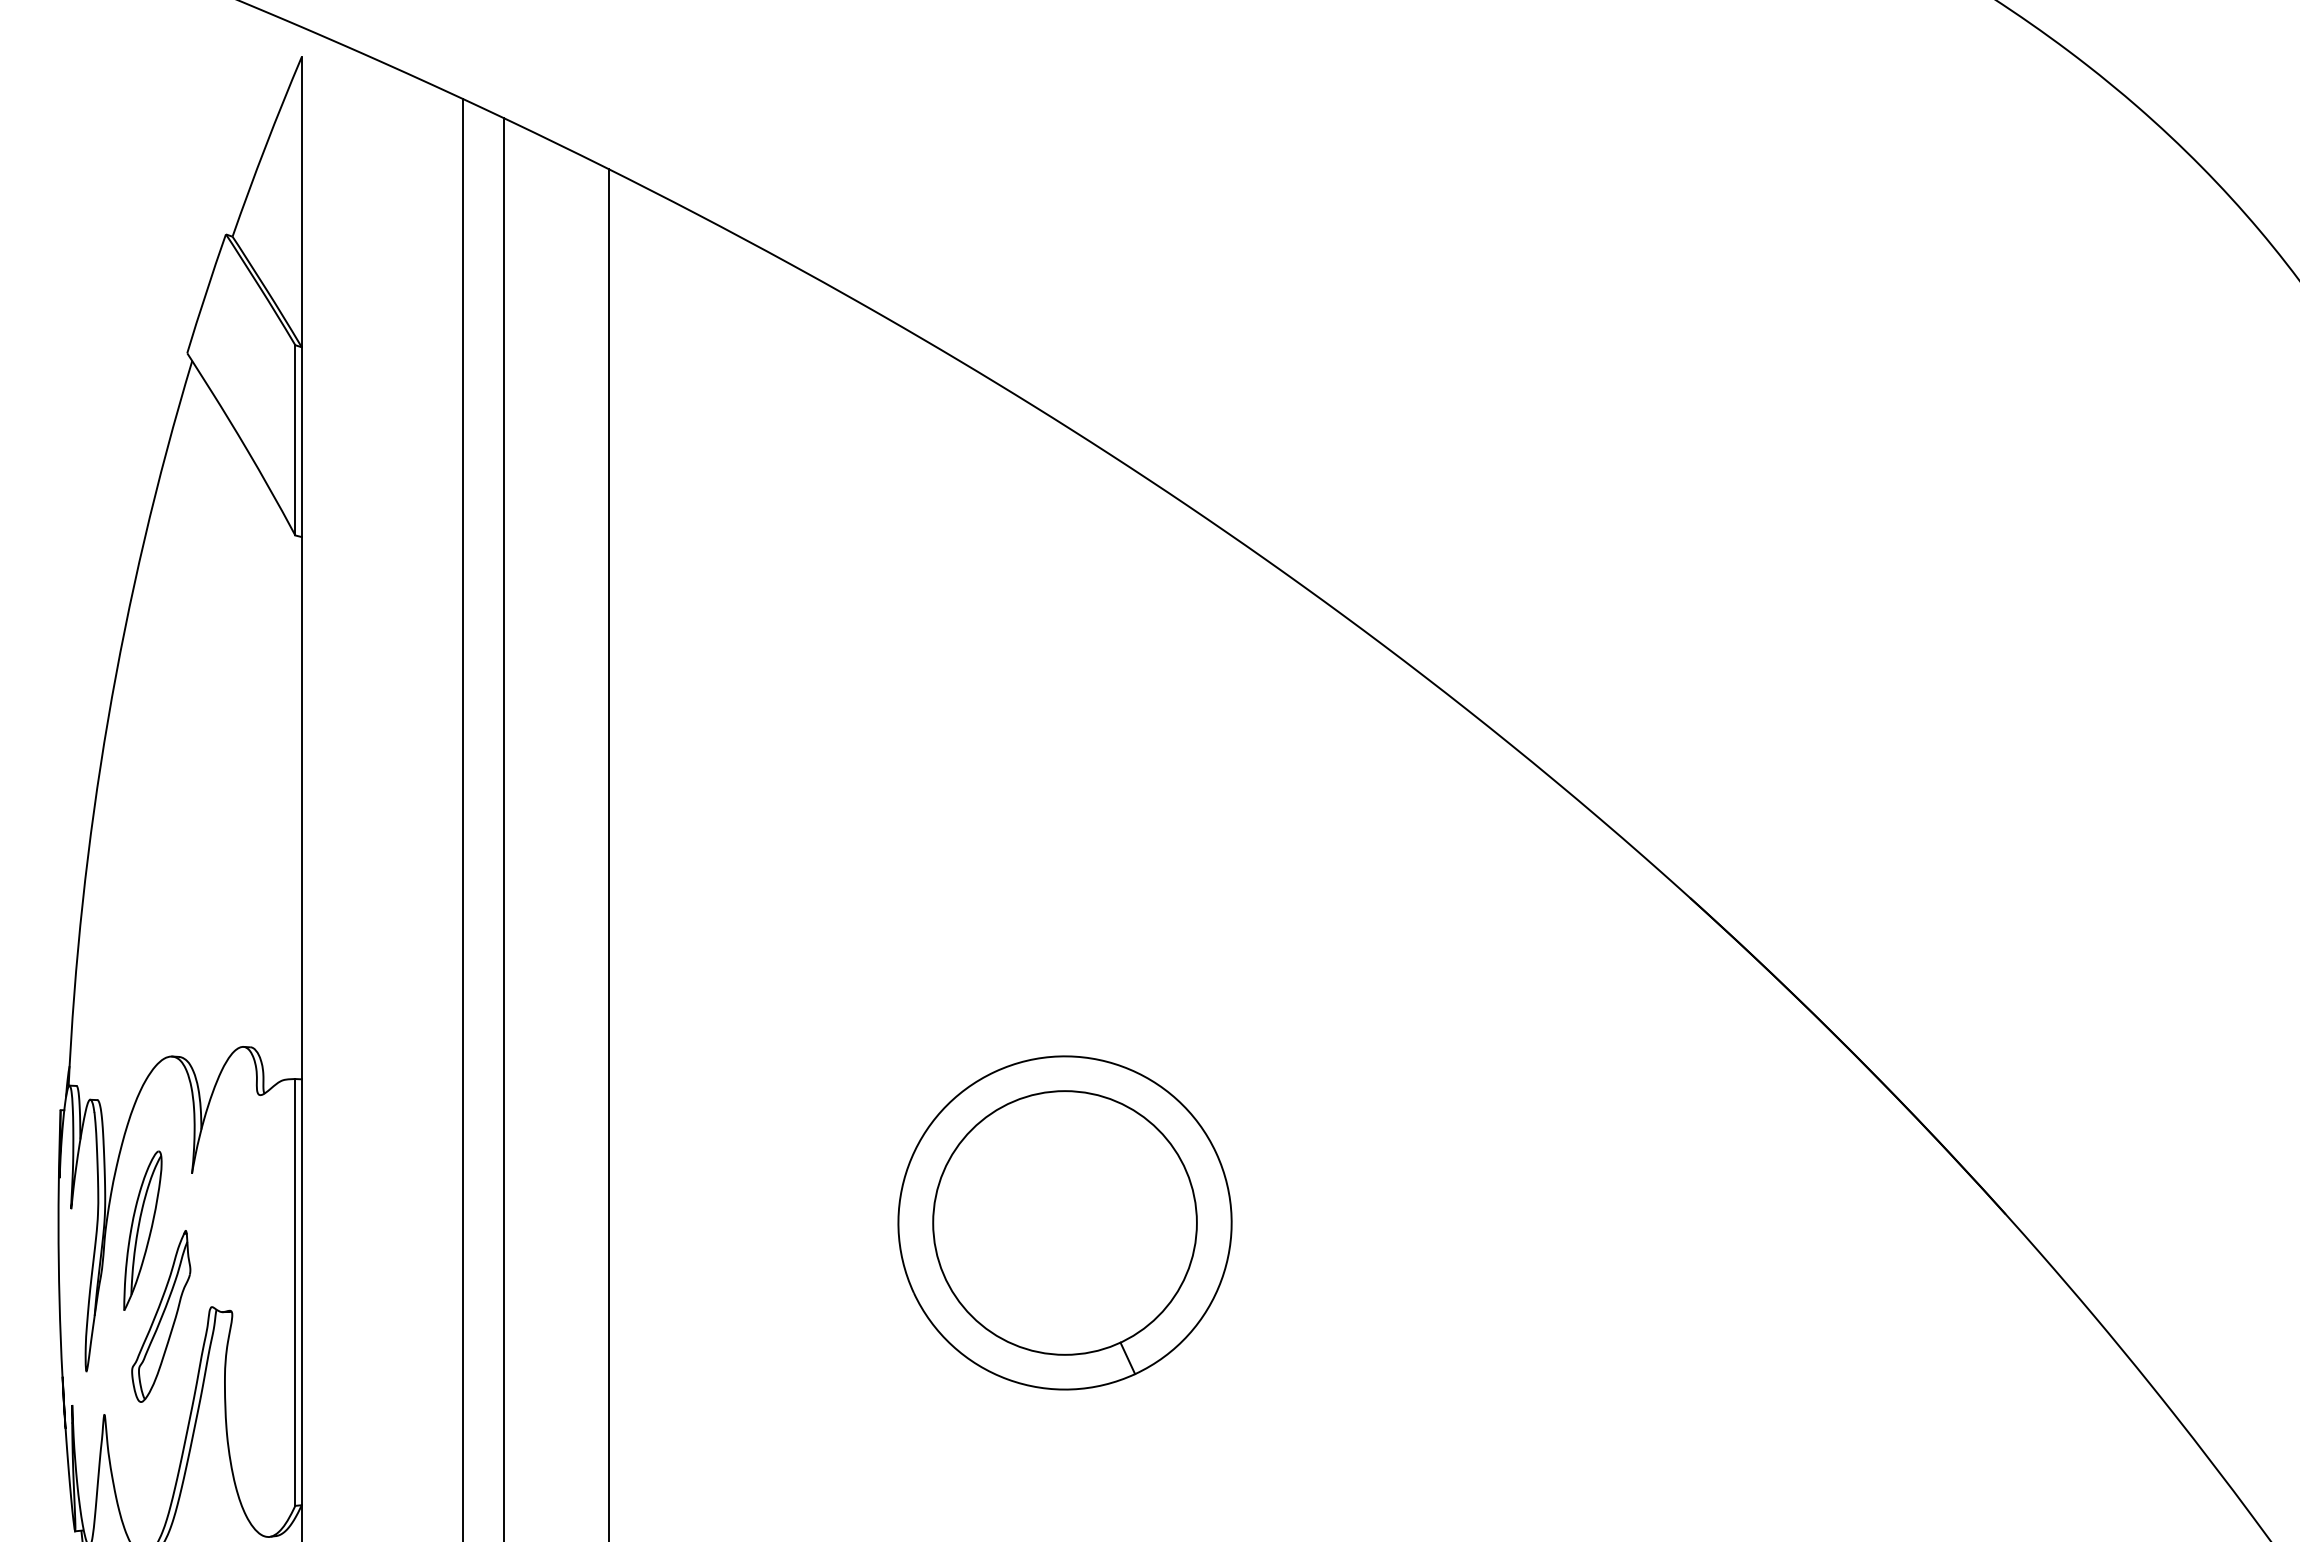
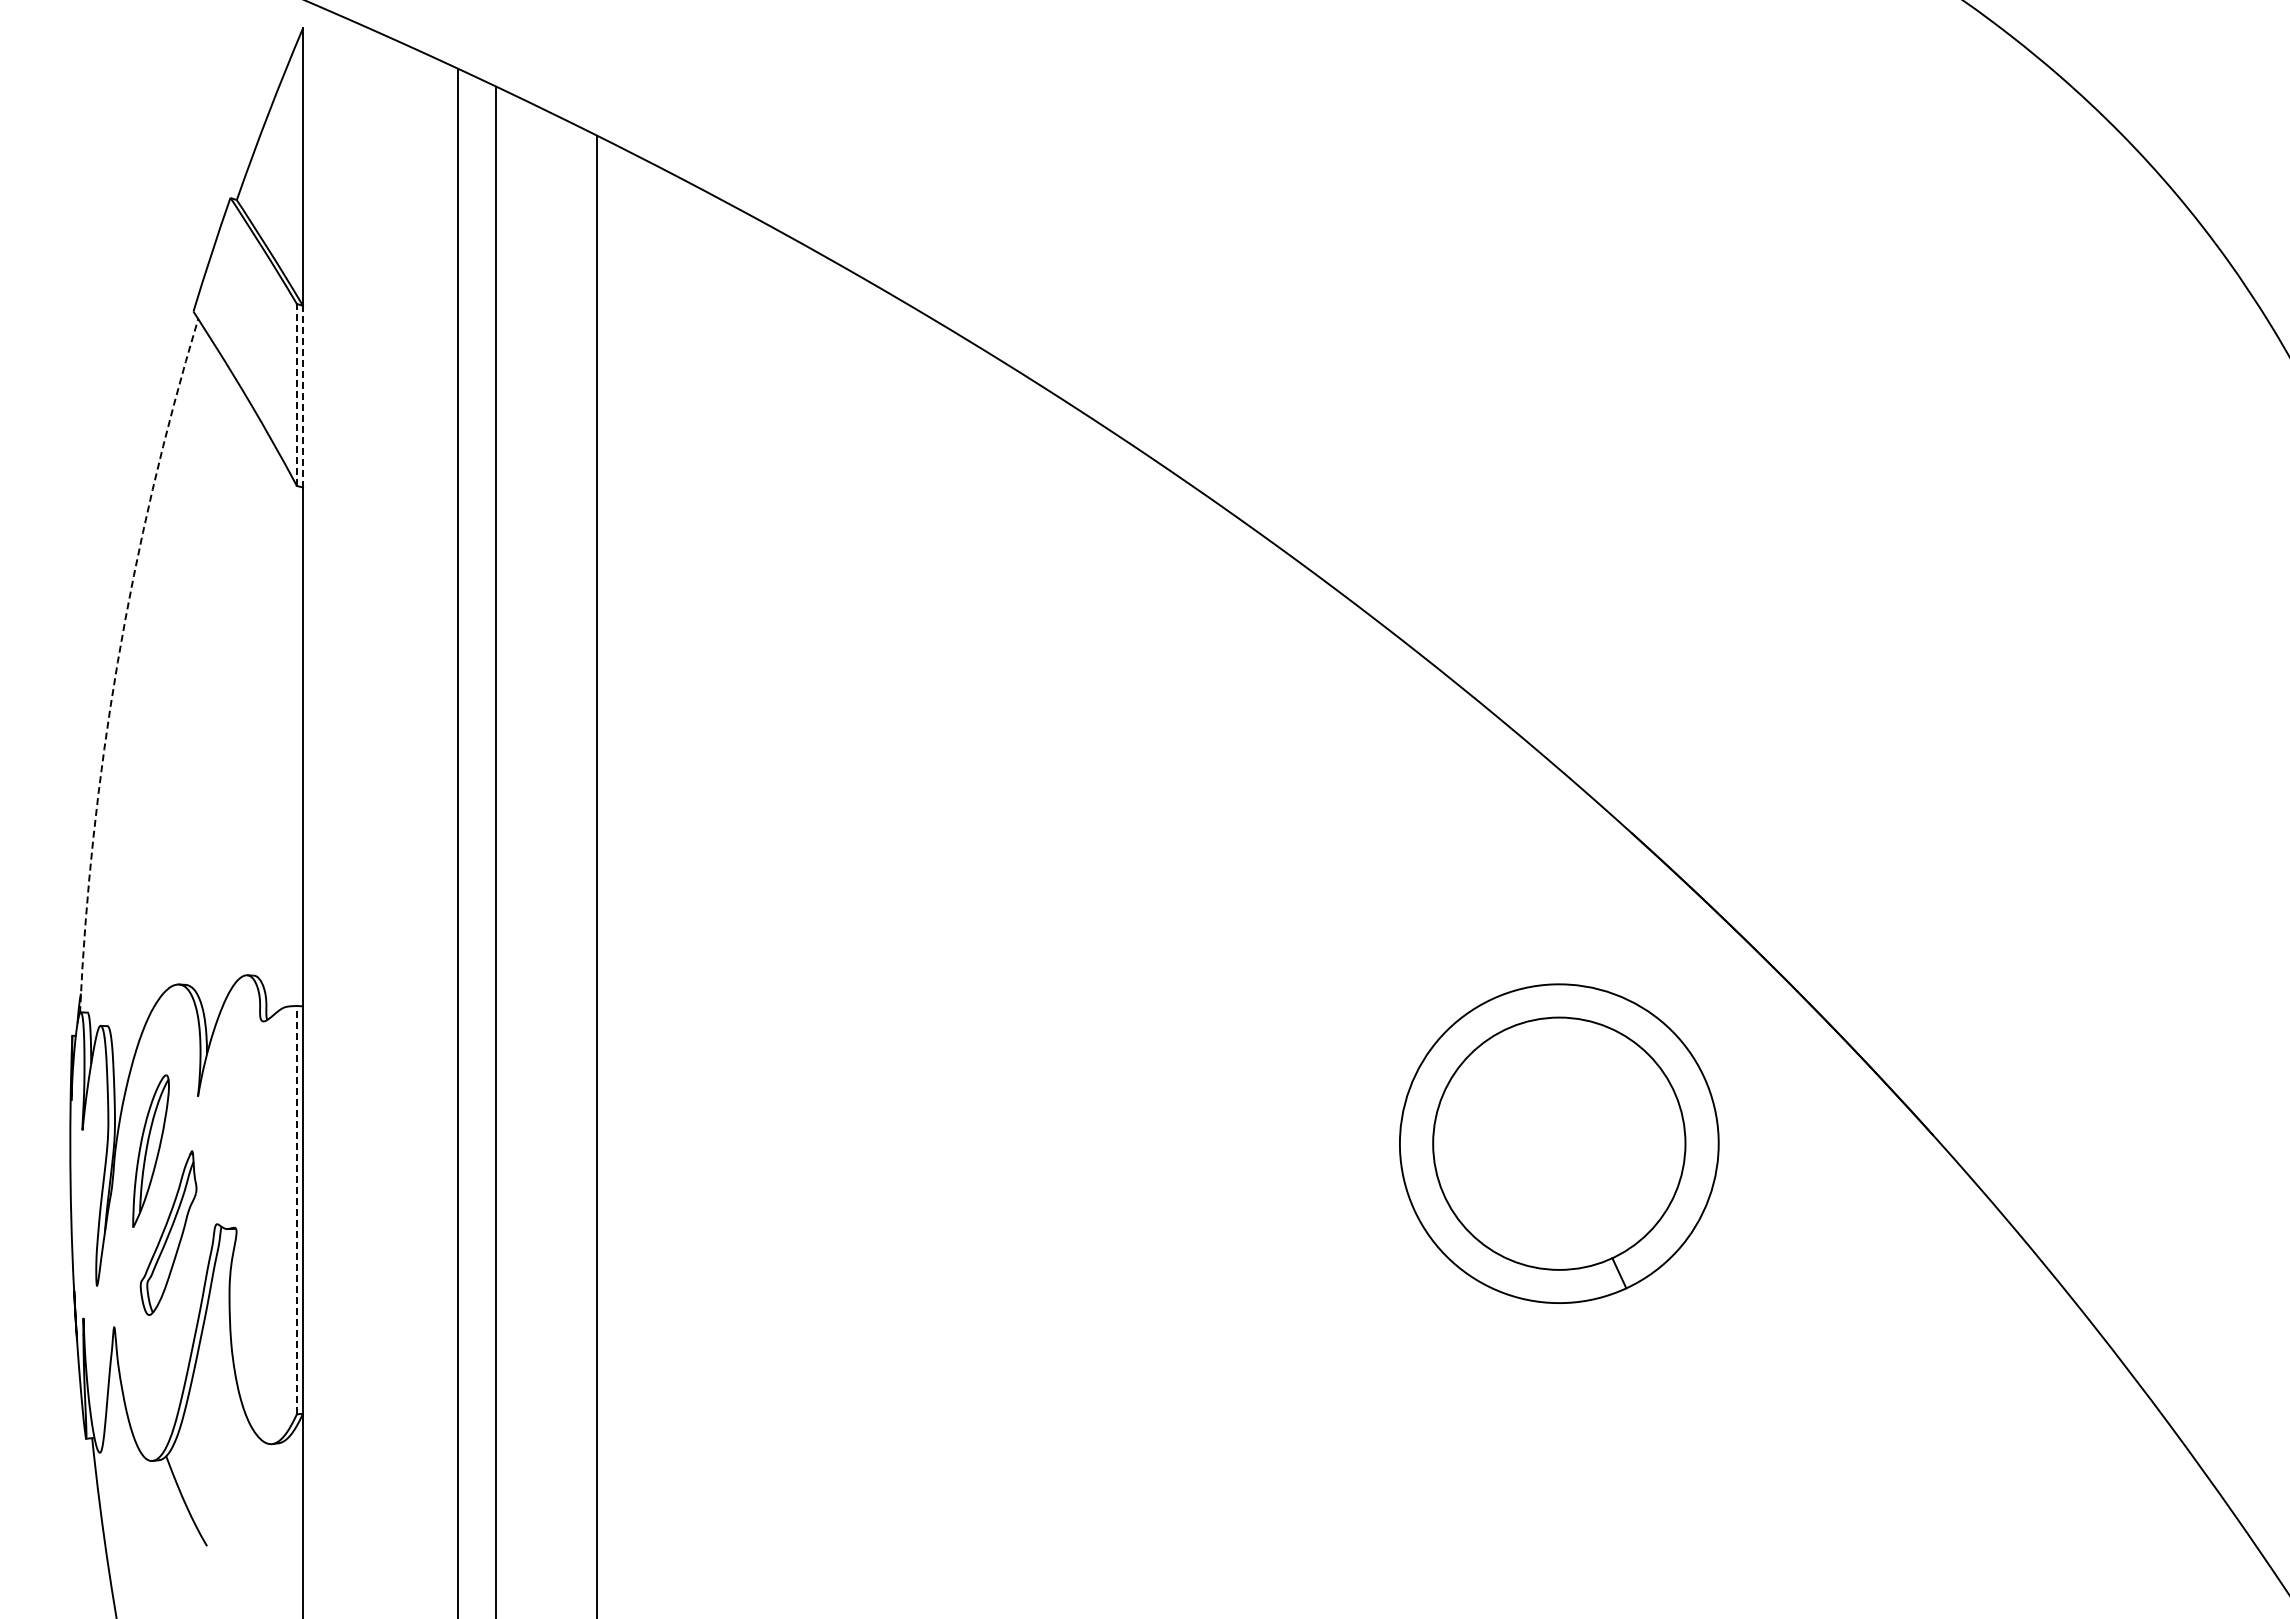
line: (294, 439) -> (296, 394), solid -> dashed
line: (302, 441) -> (303, 396), solid -> dashed
arc: (107, 719) -> (117, 662), solid -> dashed
part: (1065, 1222) -> (1559, 1143), moved
line: (294, 1291) -> (296, 1209), solid -> dashed

